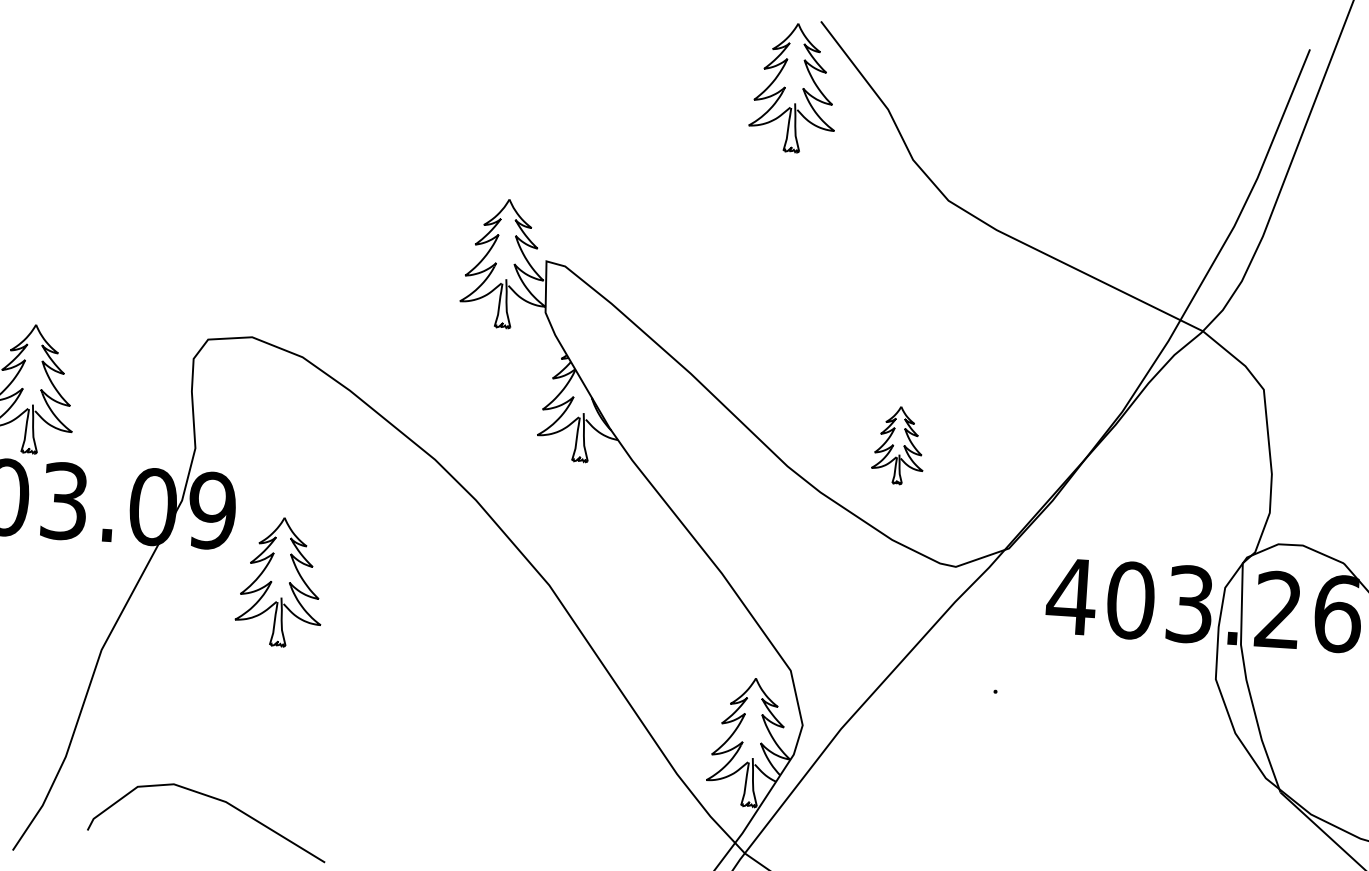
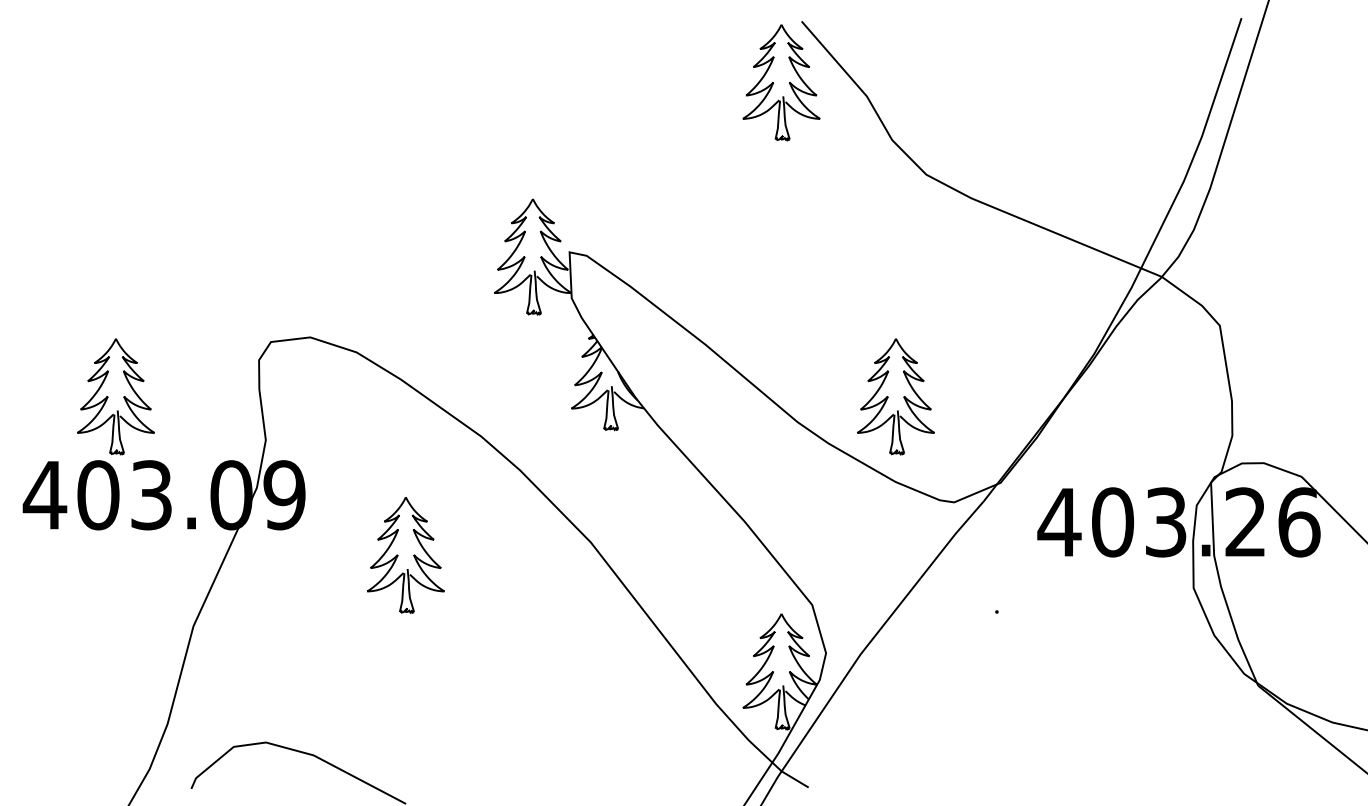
part: (898, 444) -> (895, 396), size x1.67
part: (280, 582) -> (405, 555), moved

